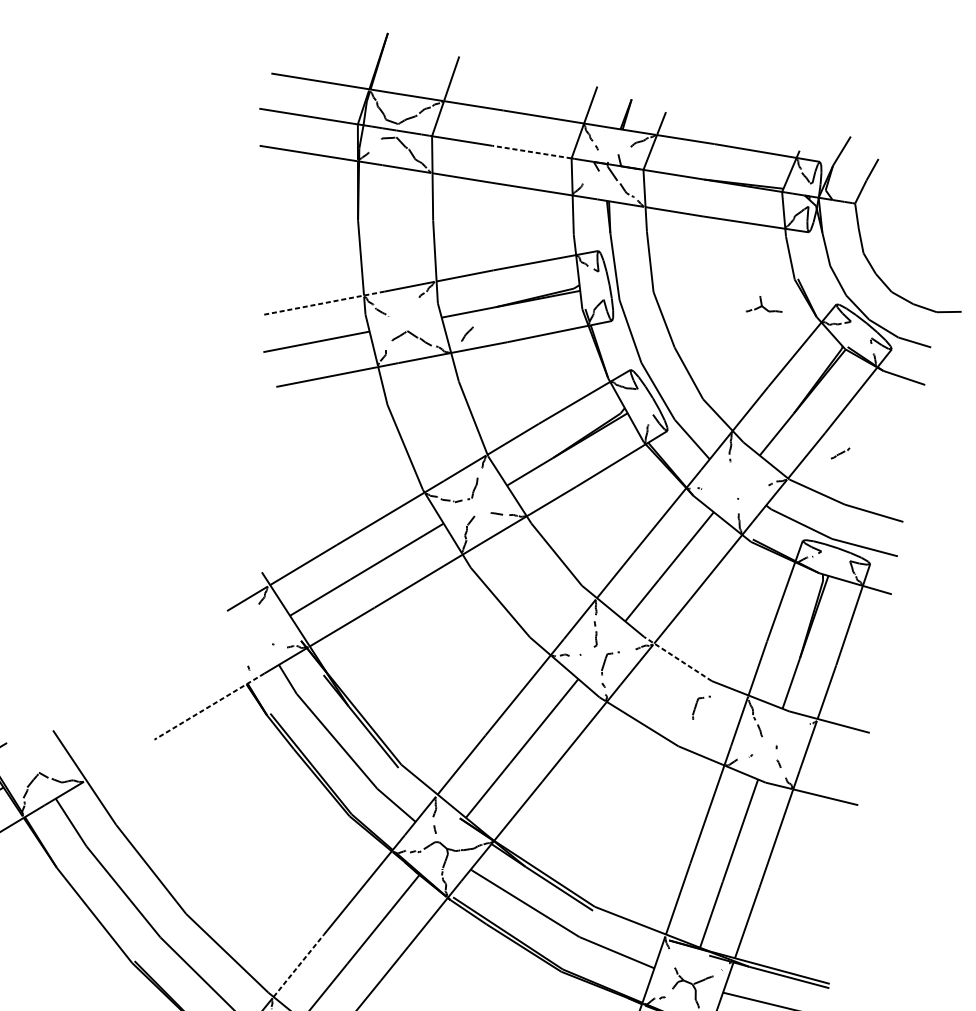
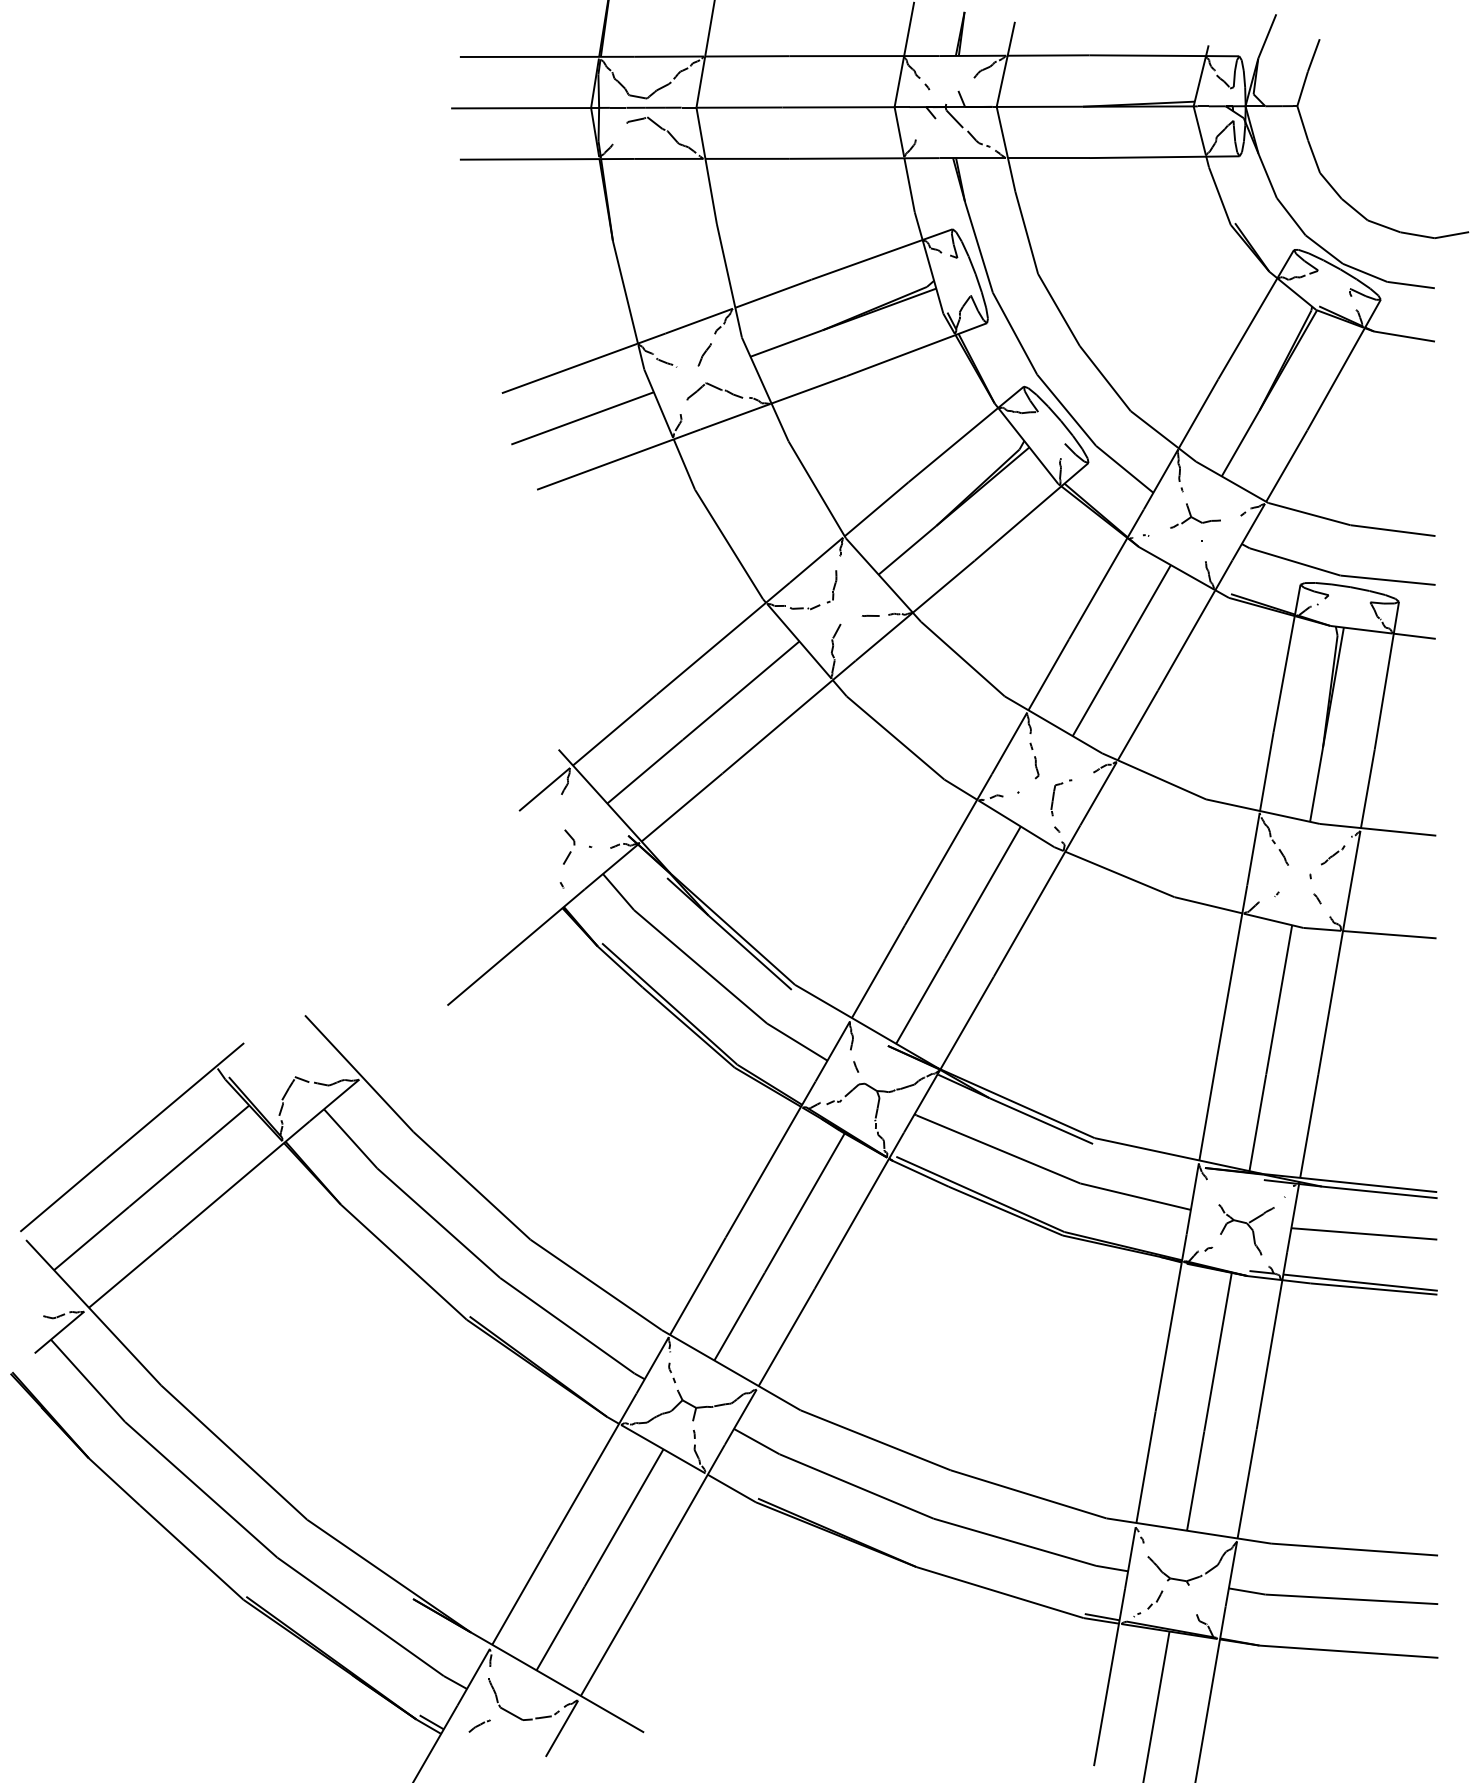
line: (532, 152) -> (838, 107), dashed -> solid
line: (323, 303) -> (583, 363), dashed -> solid
part: (765, 305) -> (1195, 515), moved
part: (467, 333) -> (704, 354), moved
part: (840, 453) -> (1333, 855), moved
part: (258, 641) -> (569, 846), added
line: (678, 659) -> (1154, 776), dashed -> solid
line: (209, 706) -> (516, 947), dashed -> solid
part: (696, 706) -> (1190, 838), removed
line: (299, 965) -> (698, 1285), dashed -> solid

